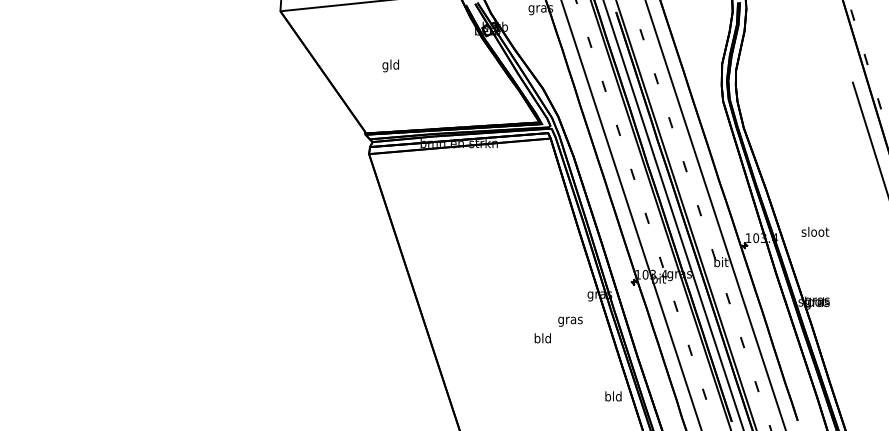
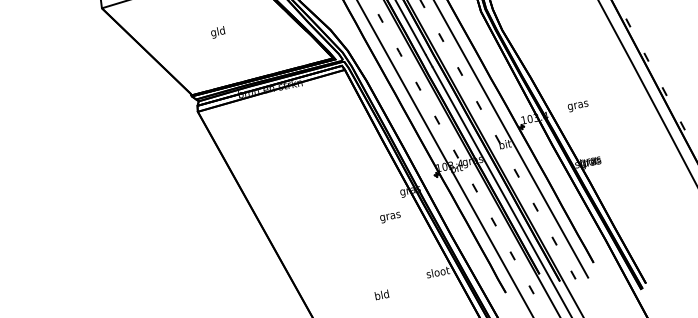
text: (390, 65) -> (217, 32), moved
text: (815, 232) -> (578, 104), sloot -> gras
text: (542, 338) -> (381, 295), moved
text: (613, 396) -> (437, 272), bld -> sloot

